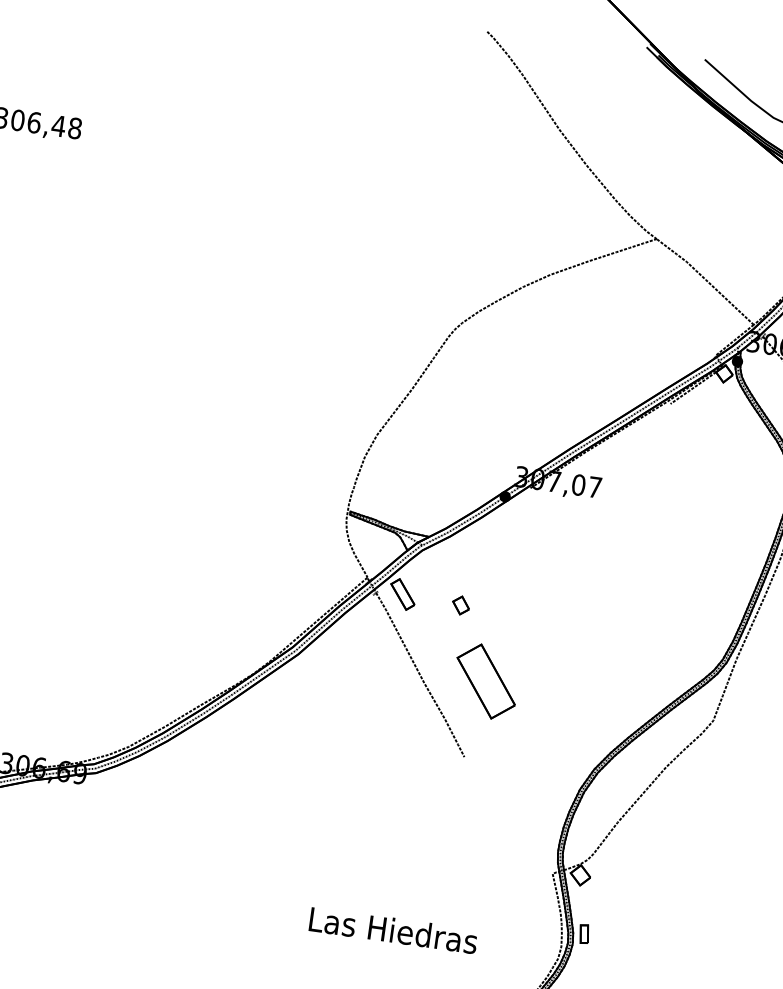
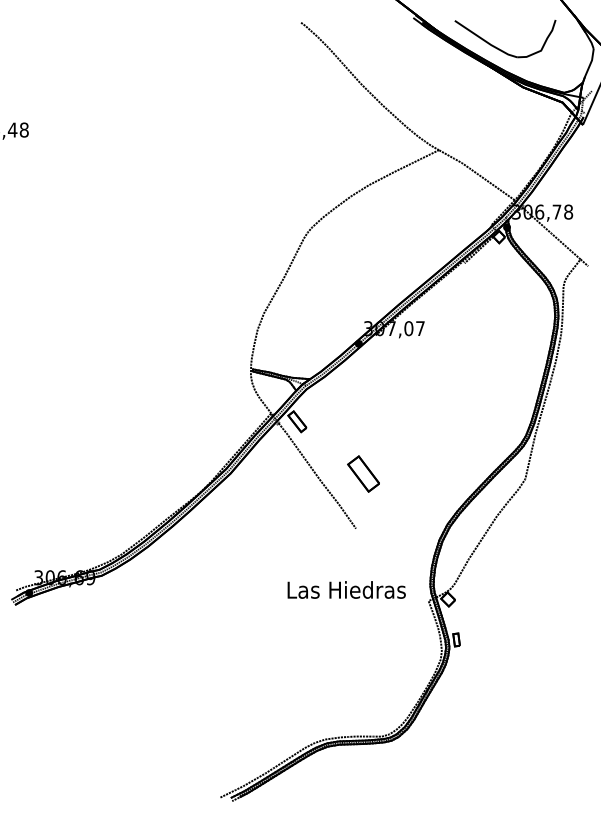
part: (460, 605) -> (338, 423), removed
part: (485, 680) -> (363, 473), size x0.7
text: (393, 929) -> (346, 589), moved

